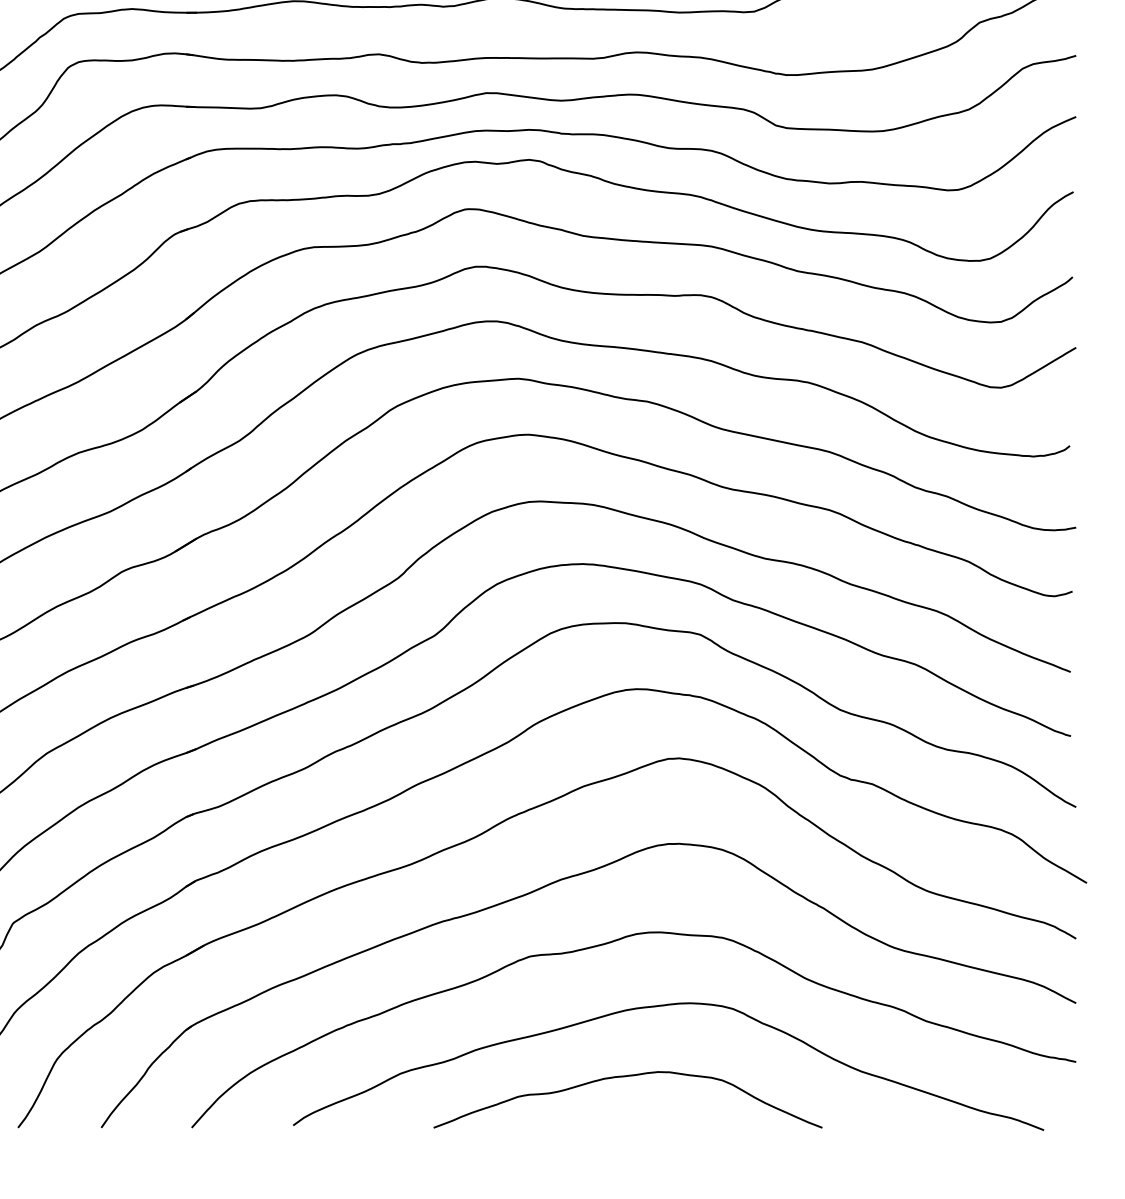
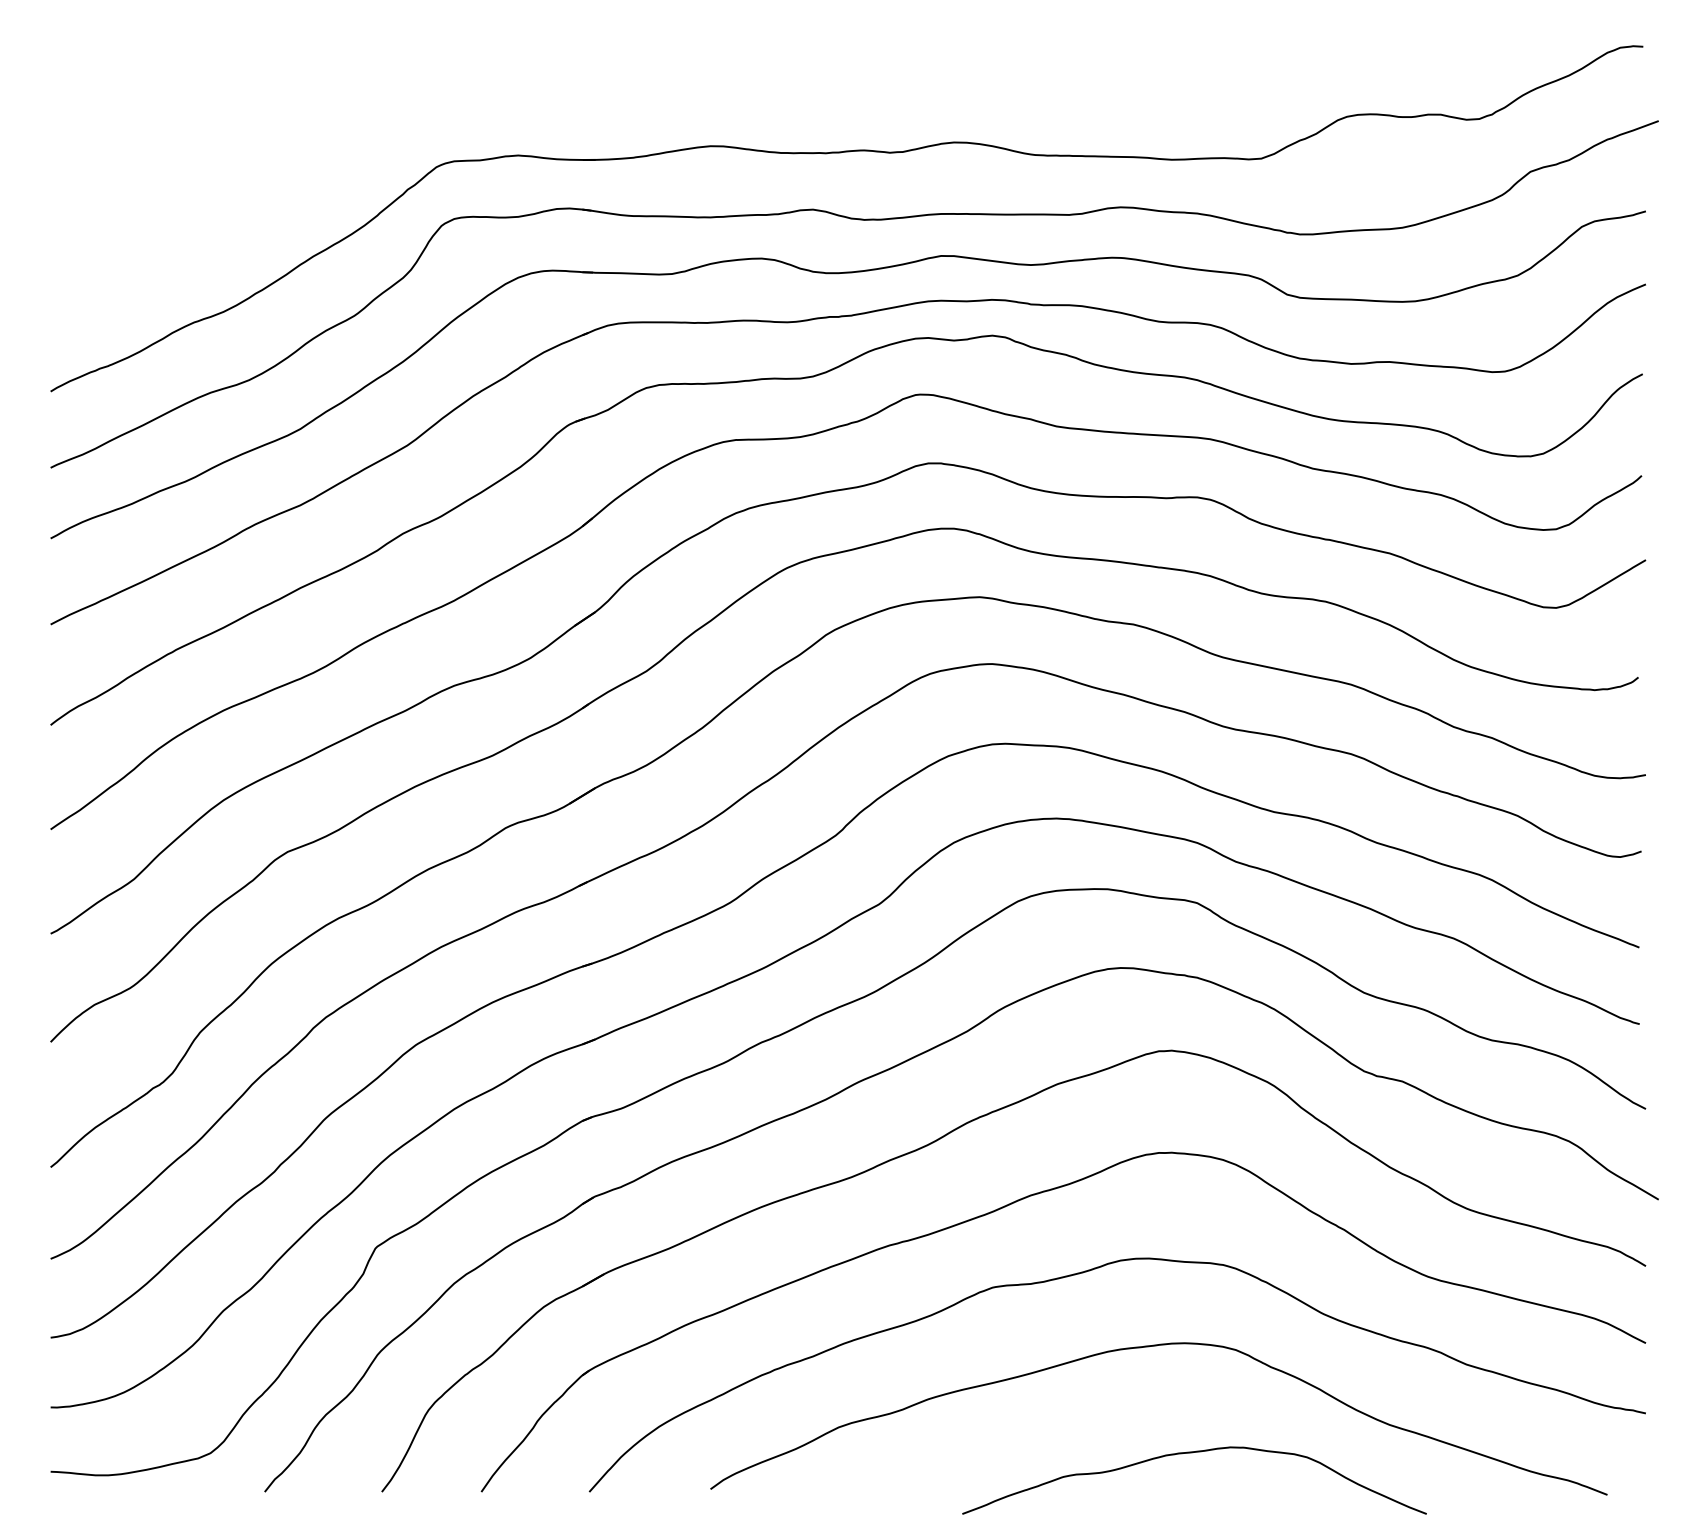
curve: (626, 1077) -> (1192, 1453), moved

